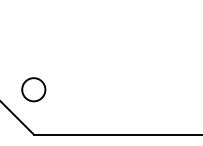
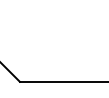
circle: (33, 90) -> (19, 58), removed

